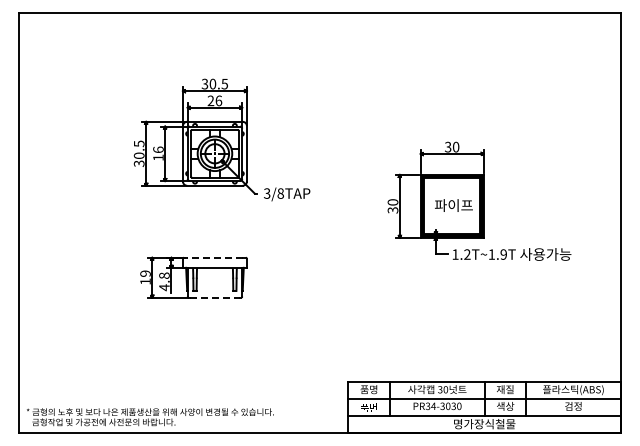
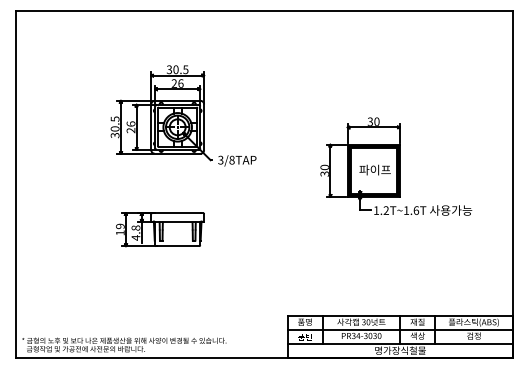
text: (158, 157) -> (131, 130), 16 -> 26
text: (503, 254) -> (416, 210), 1.2T~1.9T -> 1.2T~1.6T
line: (214, 257) -> (177, 213), dashed -> solid
line: (215, 297) -> (178, 246), dashed -> solid

